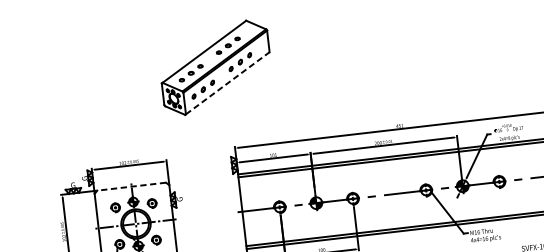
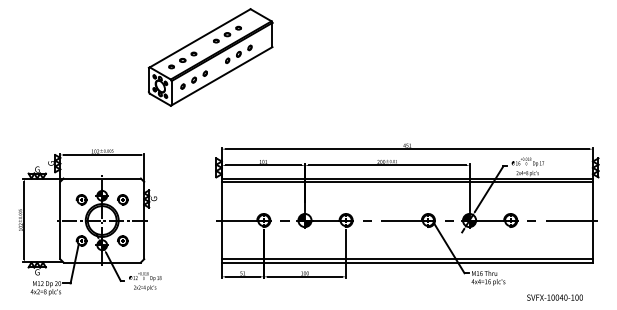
line: (228, 82) -> (222, 75), dashed -> solid
line: (131, 186) -> (102, 178), dashed -> solid

